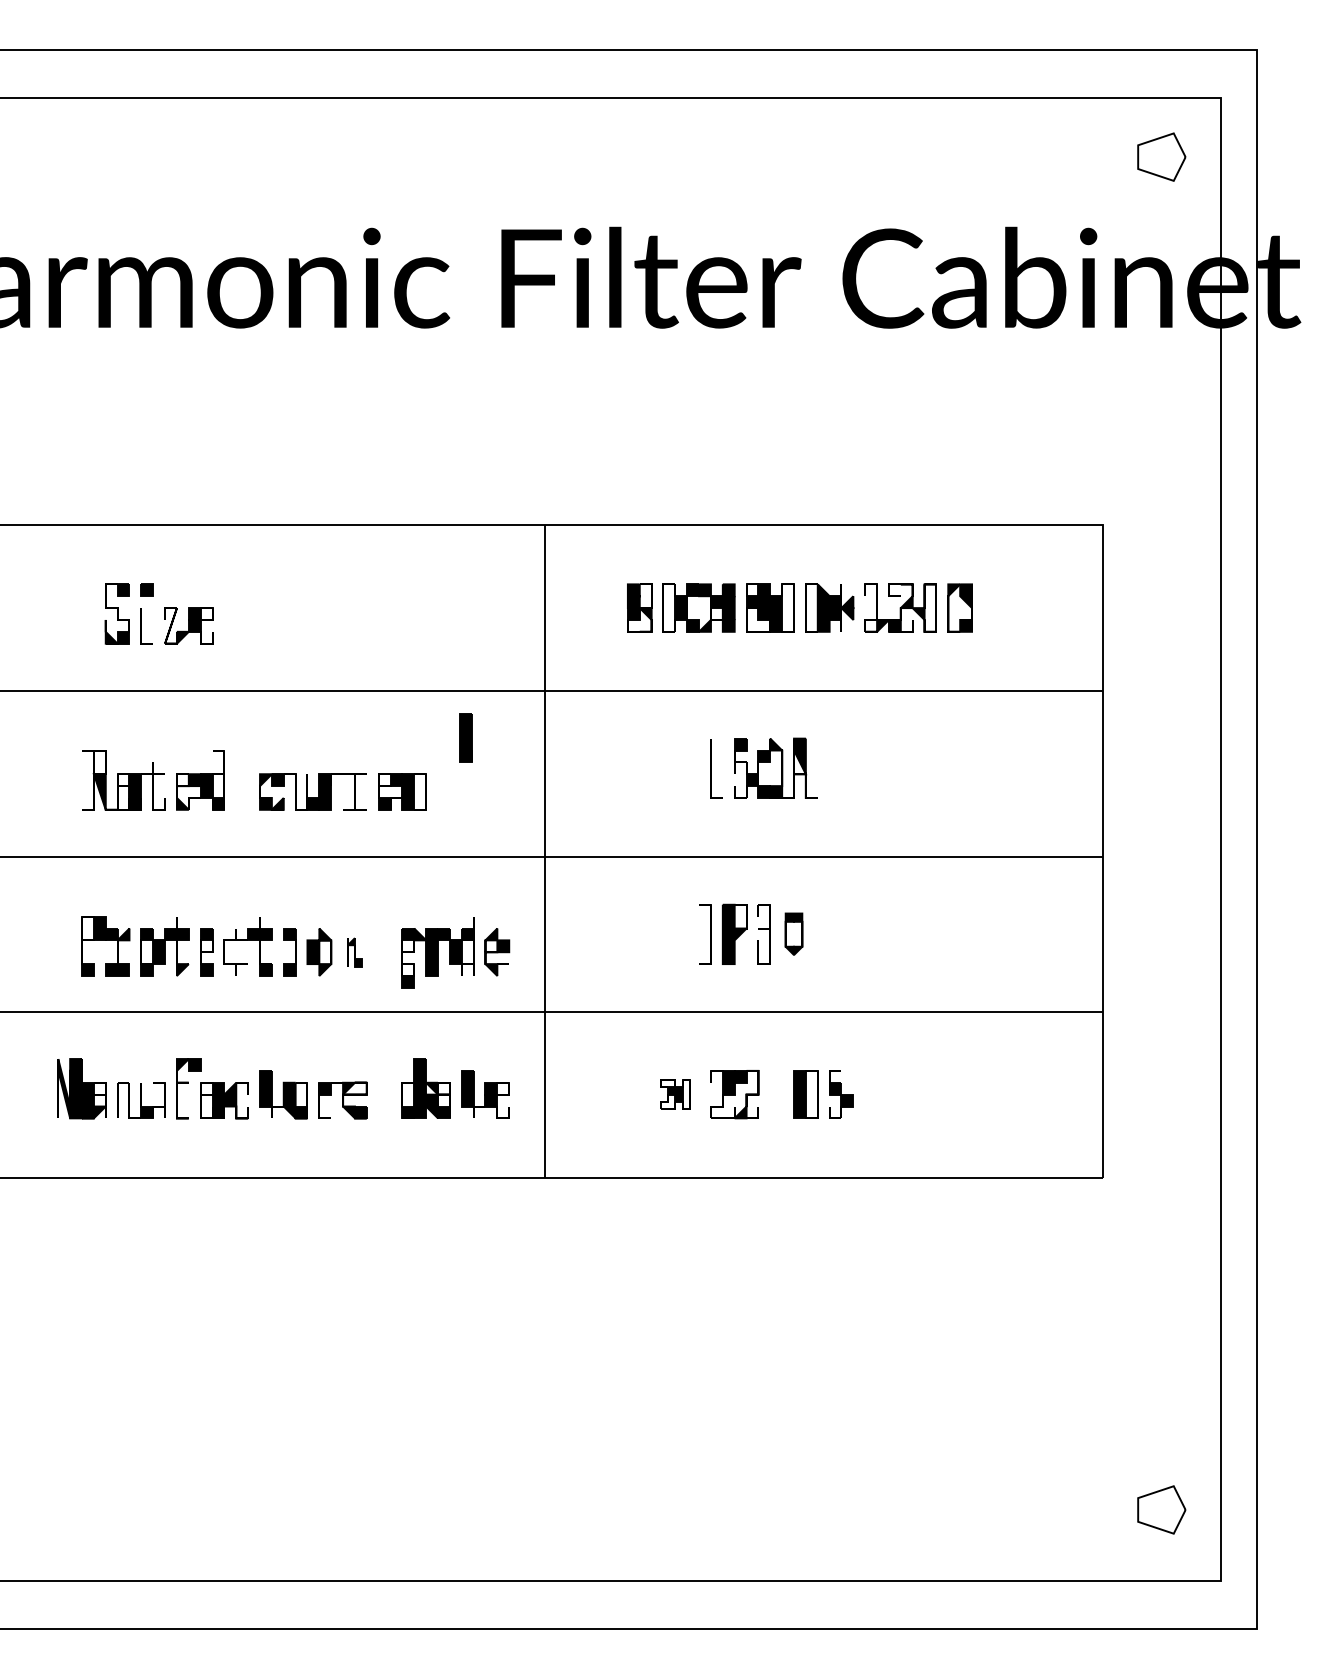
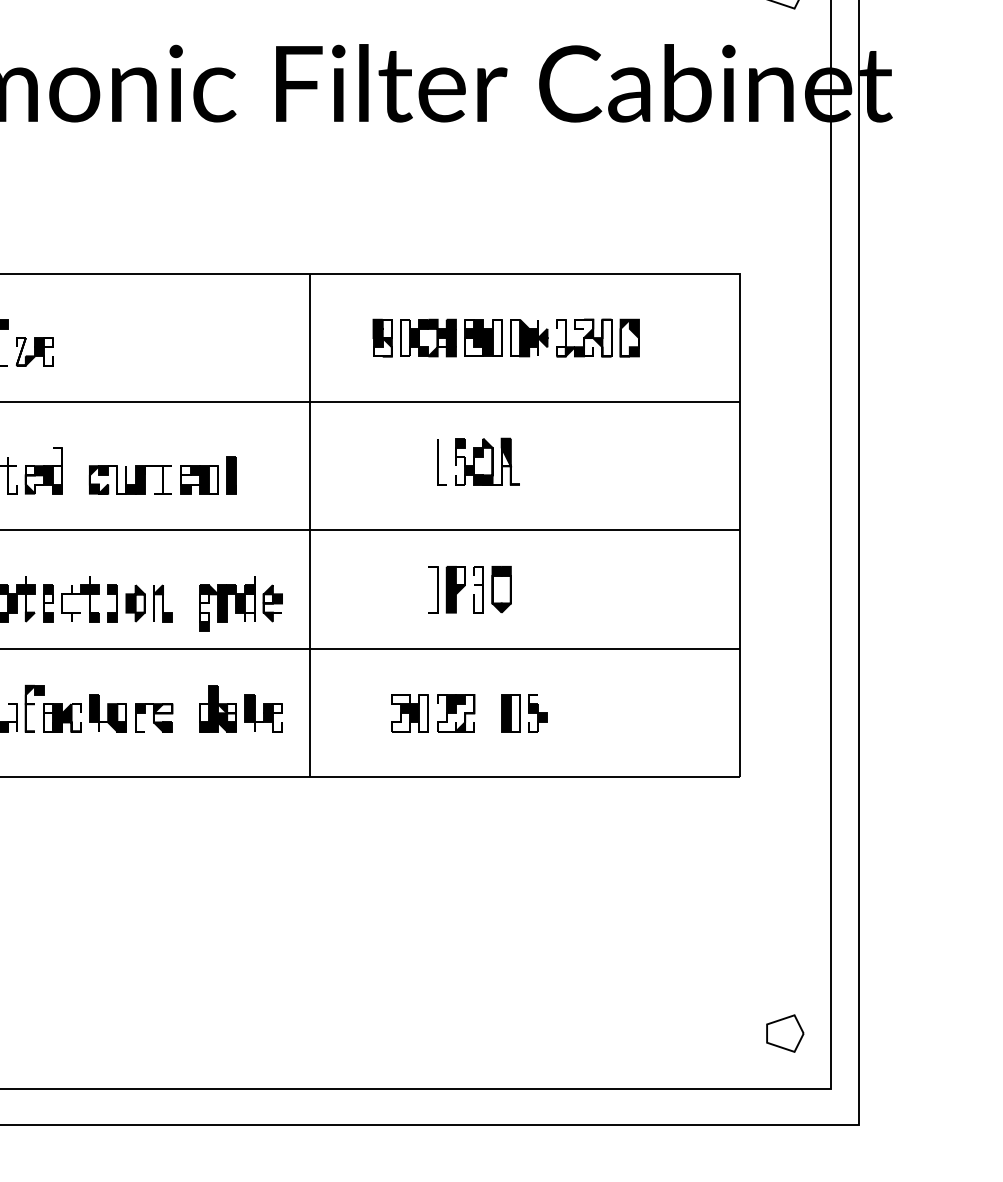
part: (465, 737) -> (231, 474), moved
part: (793, 933) -> (501, 589), size x1.43
part: (354, 952) -> (162, 603), size x1.67
part: (675, 1094) -> (410, 713), size x1.67

